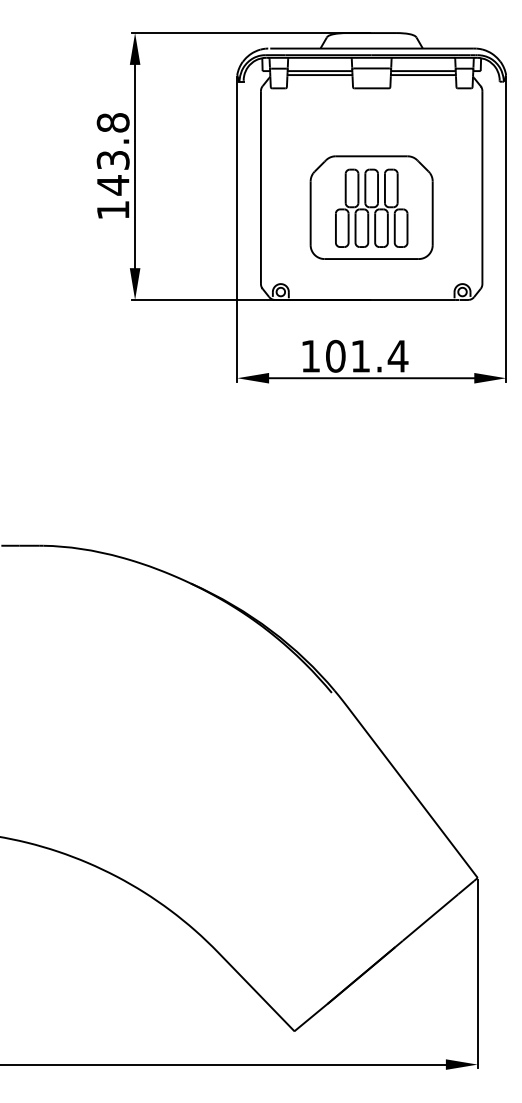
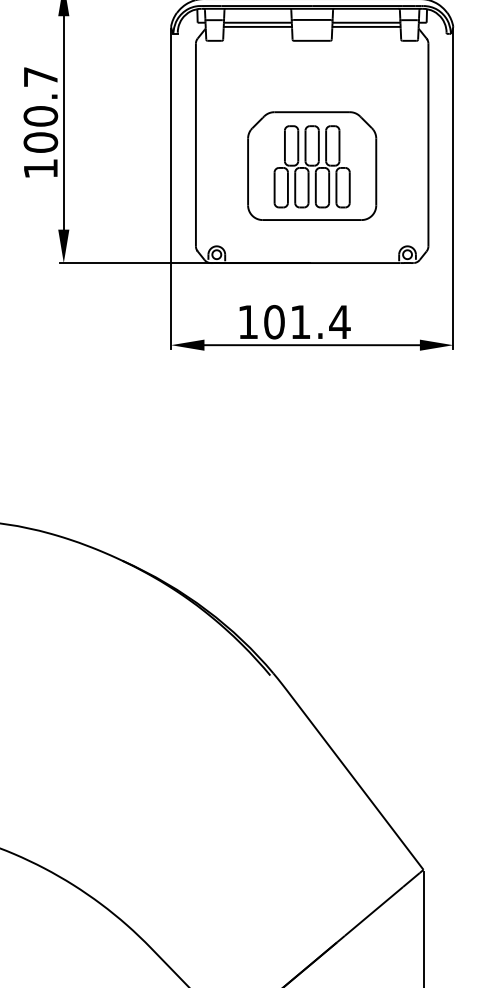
text: (112, 154) -> (40, 110), 143.8 -> 100.7

